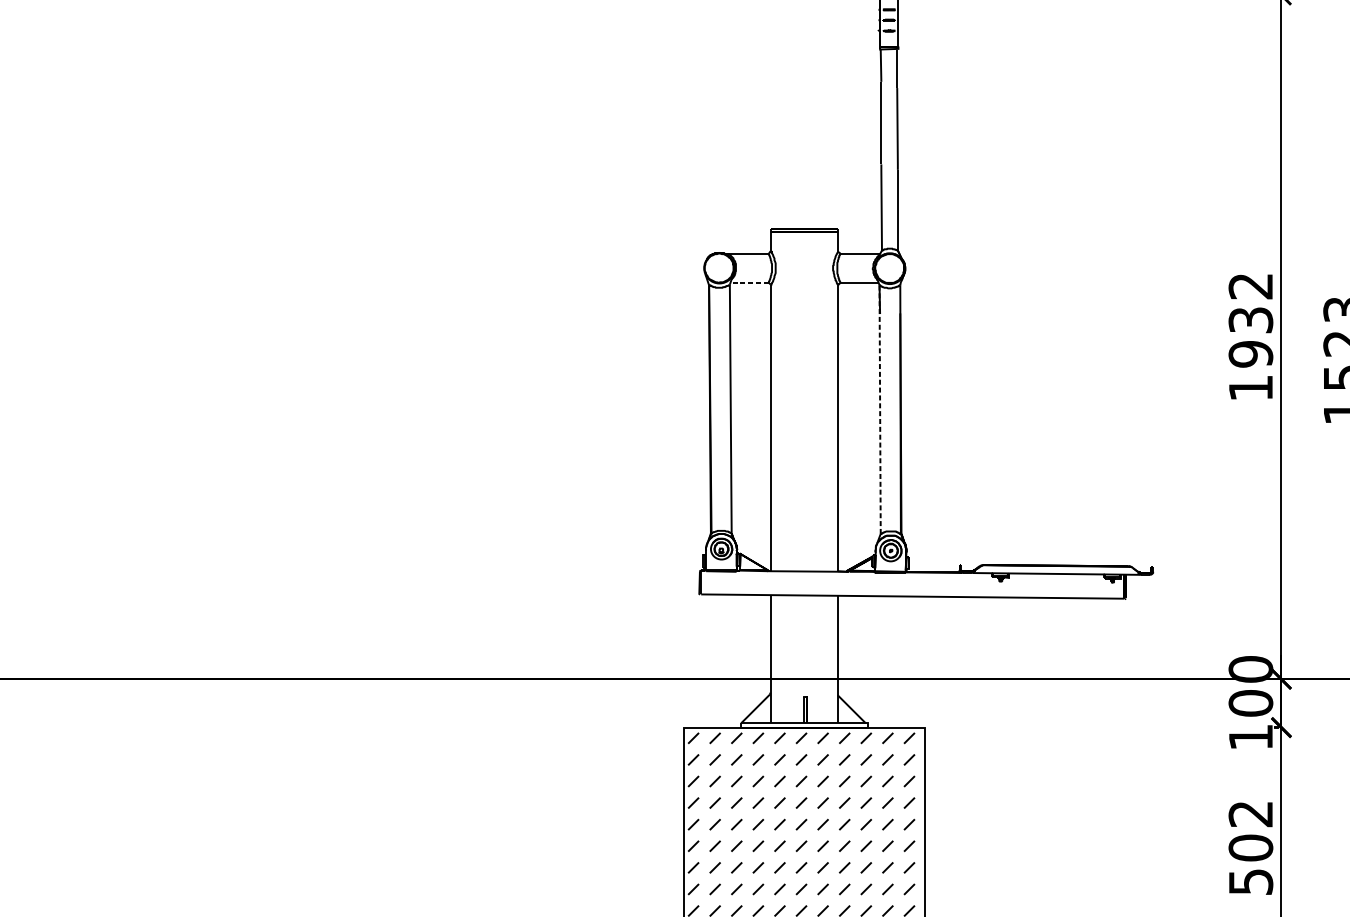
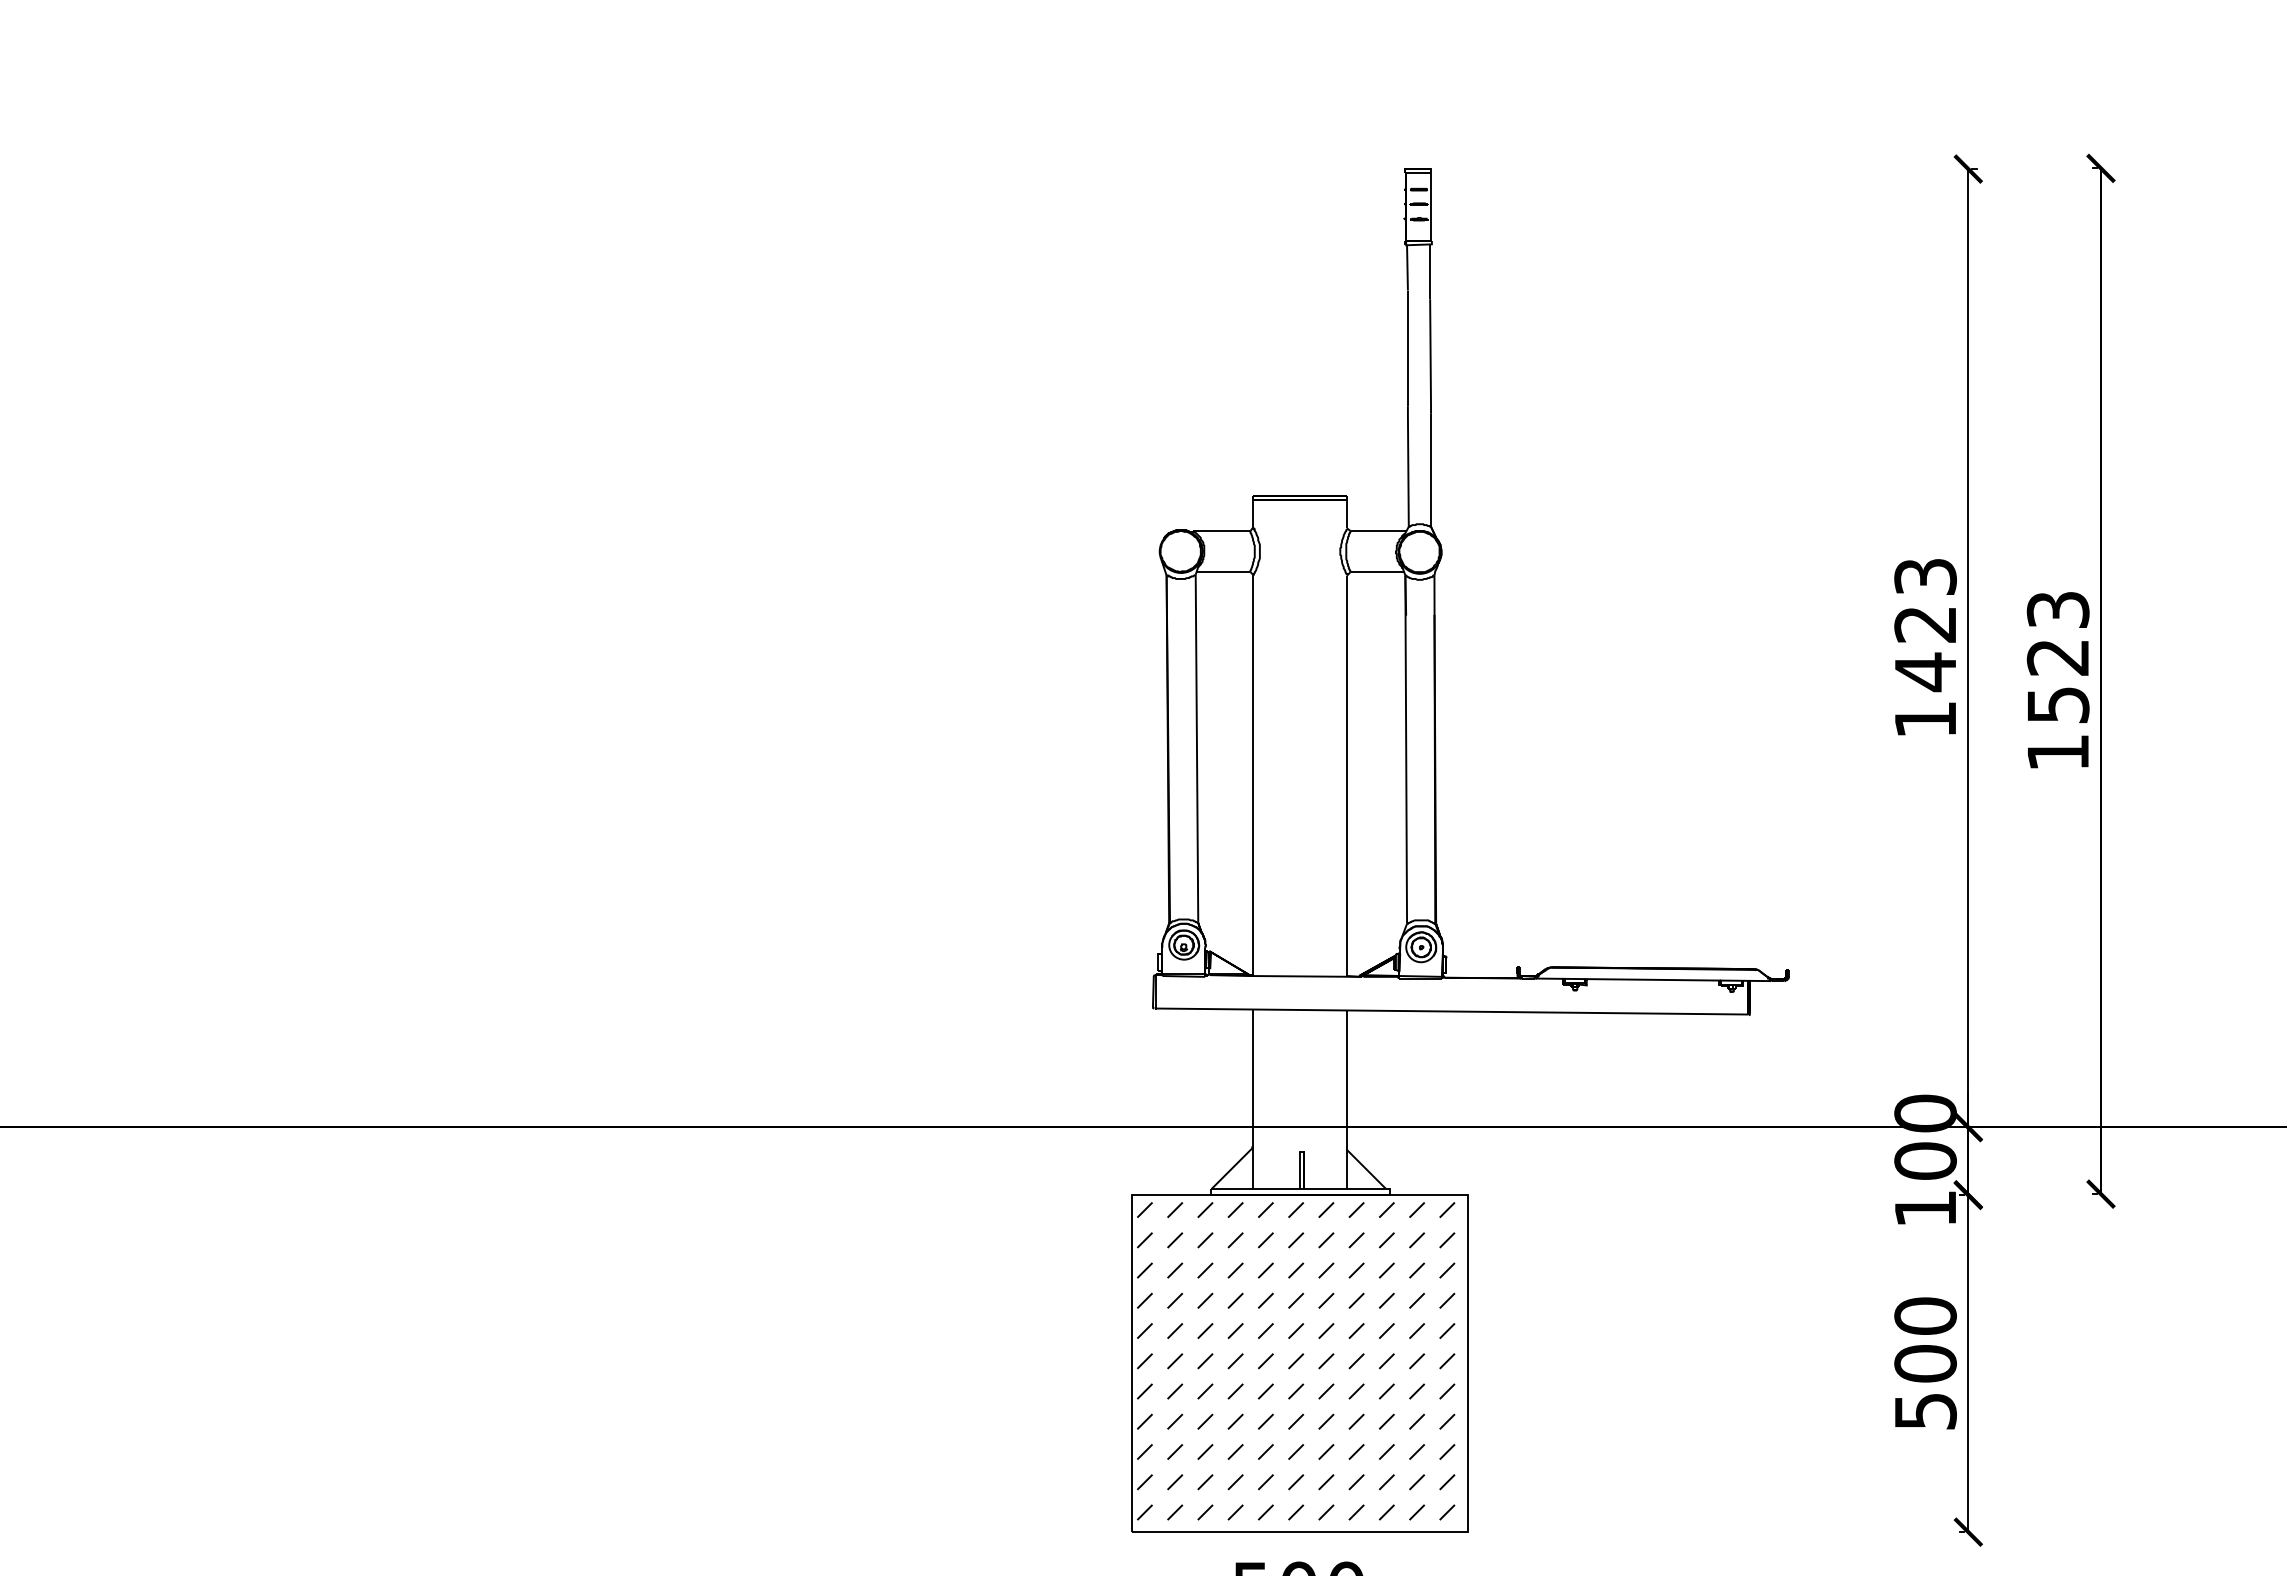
line: (749, 283) -> (1223, 572), dashed -> solid
text: (1250, 320) -> (1925, 625), 1932 -> 1423
line: (880, 409) -> (1406, 749), dashed -> solid
text: (1250, 813) -> (1925, 1315), 502 -> 500

